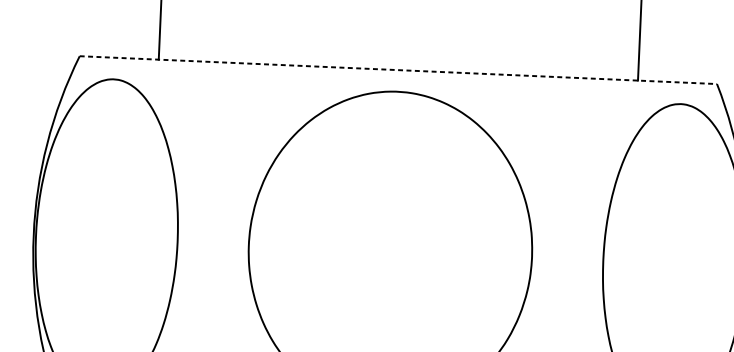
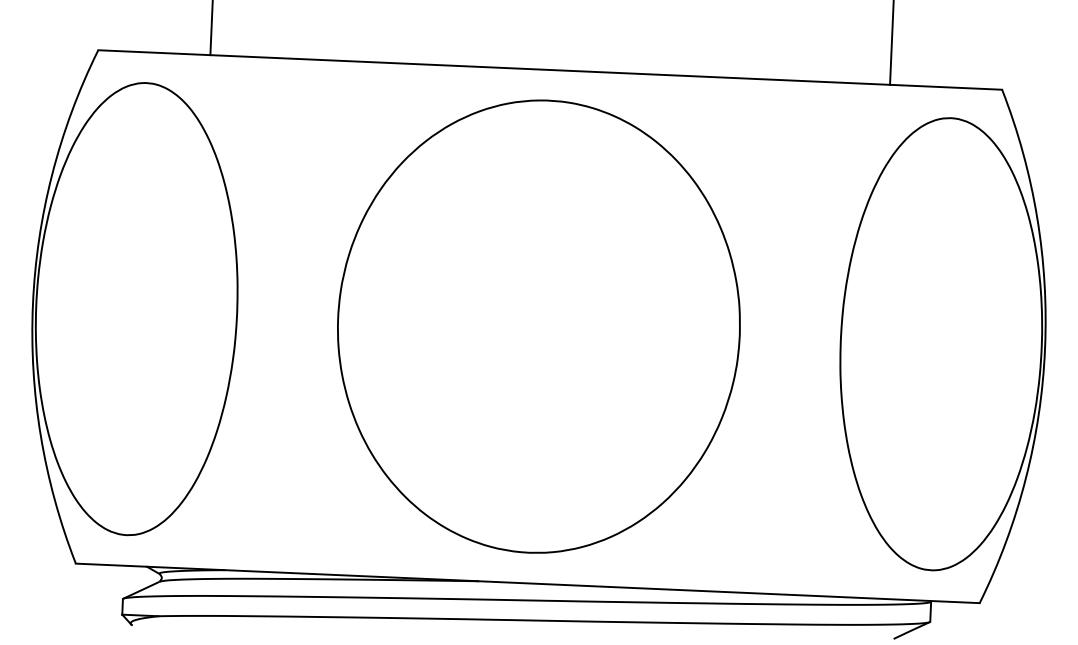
line: (398, 70) -> (550, 70), dashed -> solid

